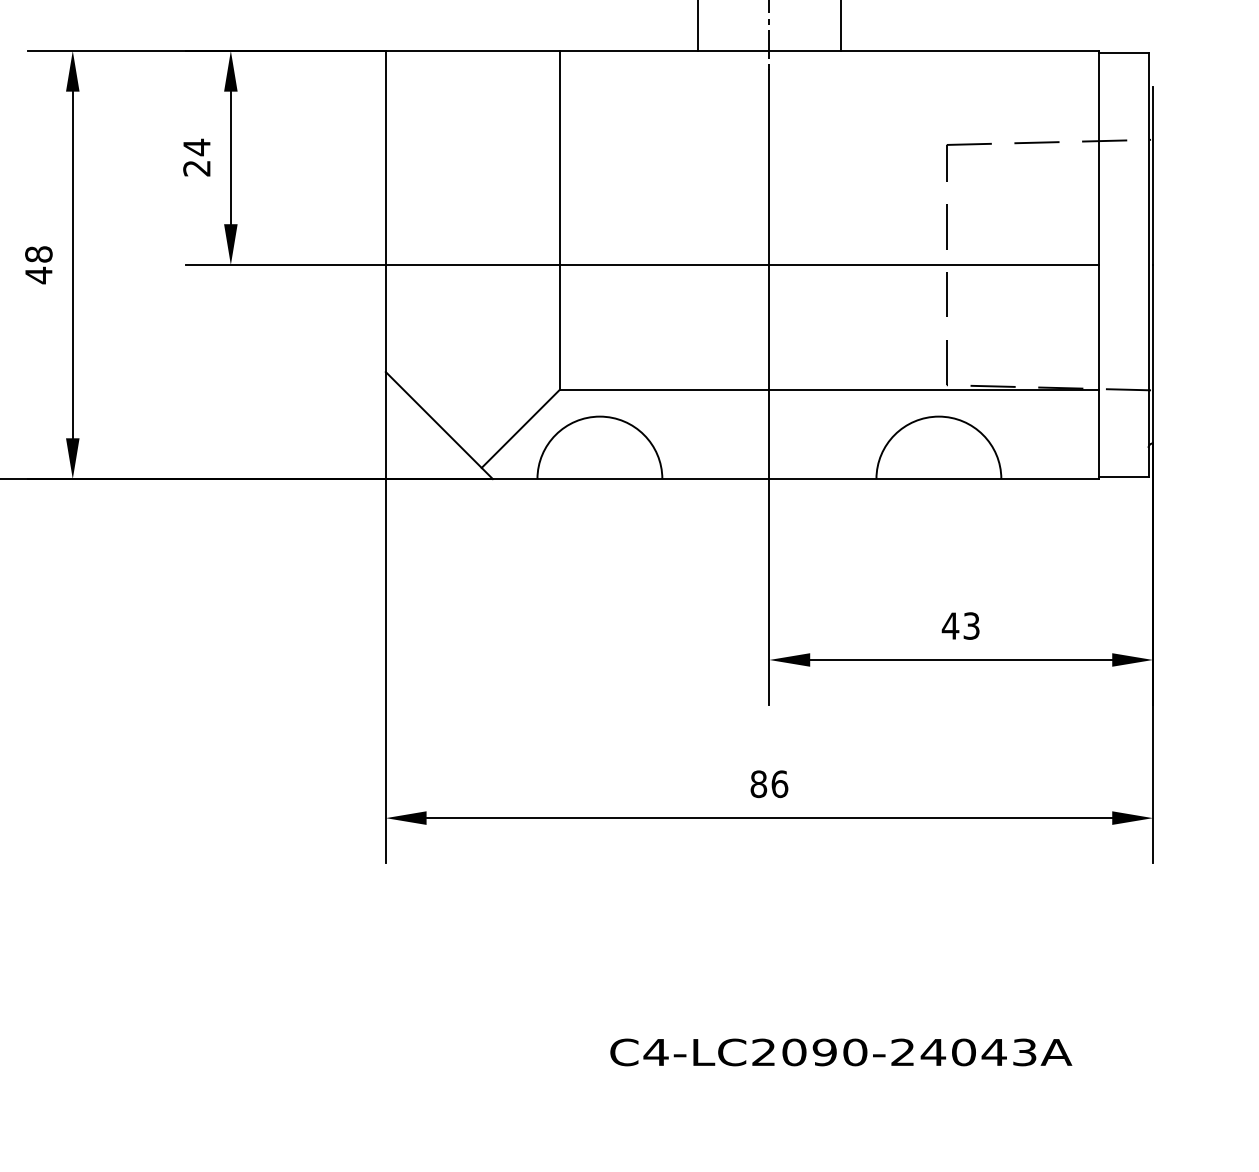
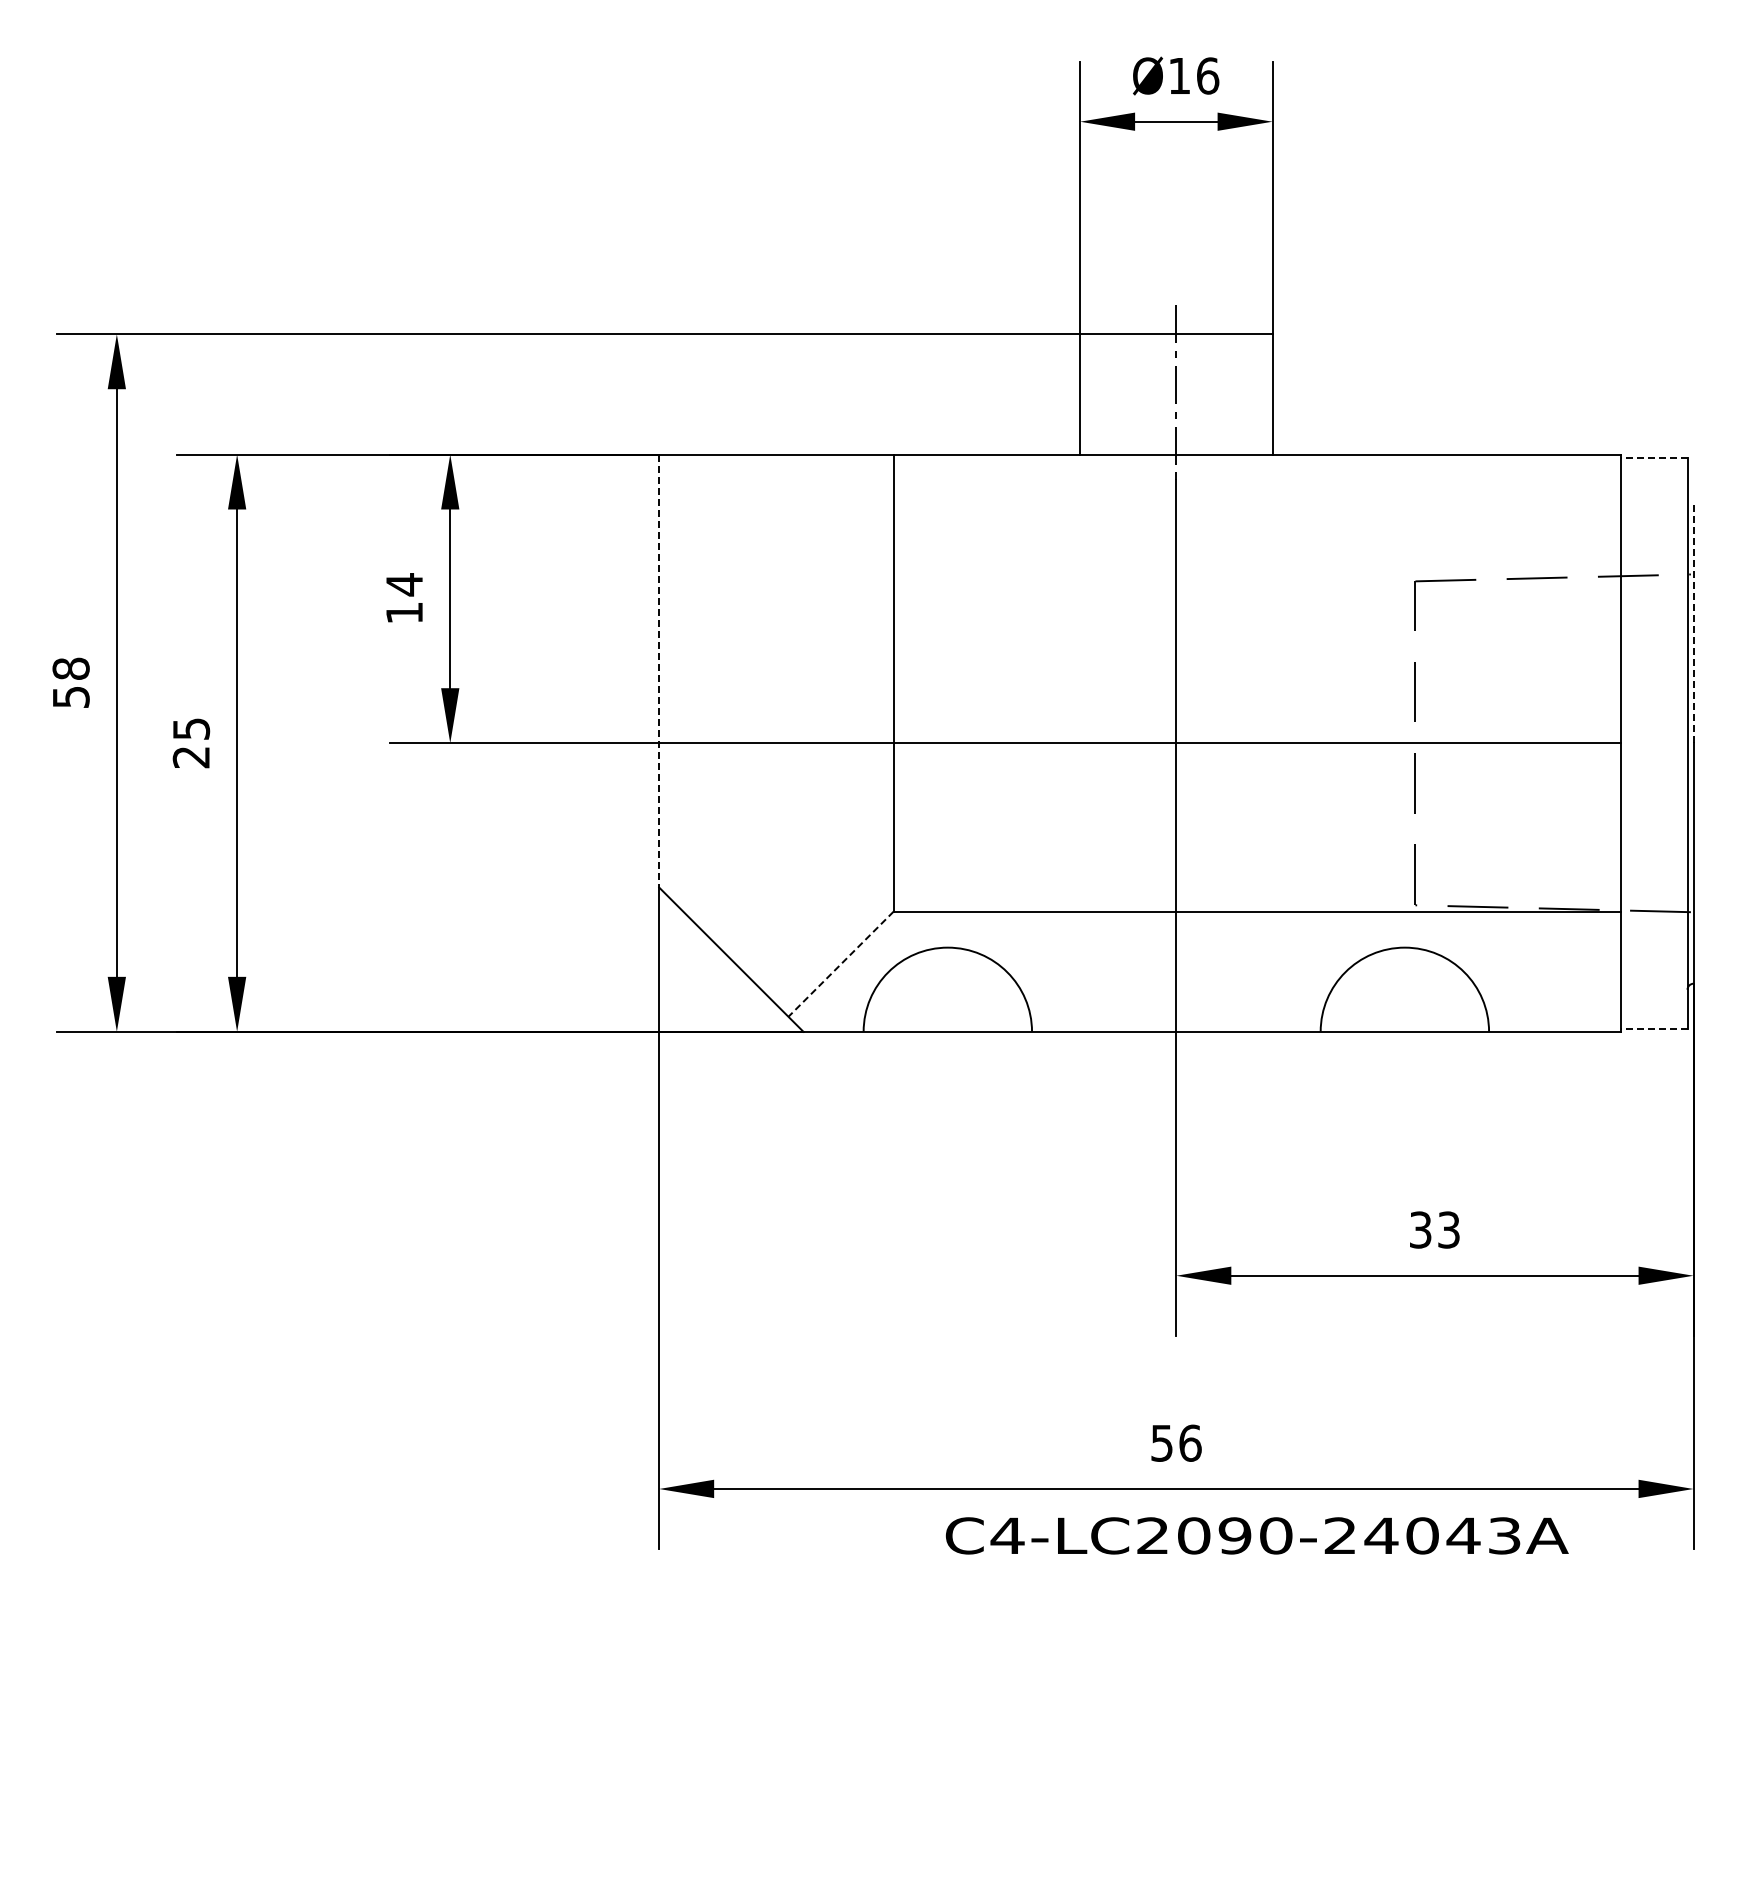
line: (1123, 53) -> (1653, 457), solid -> dashed
text: (196, 168) -> (403, 613), 24 -> 14
line: (1152, 175) -> (1693, 622), solid -> dashed
line: (386, 211) -> (659, 671), solid -> dashed
text: (38, 265) -> (191, 743), 48 -> 25
line: (520, 429) -> (840, 964), solid -> dashed
line: (1123, 476) -> (1653, 1028), solid -> dashed
text: (950, 625) -> (1420, 1229), 43 -> 33
text: (759, 783) -> (1162, 1442), 86 -> 56
text: (841, 1052) -> (1257, 1535), moved

